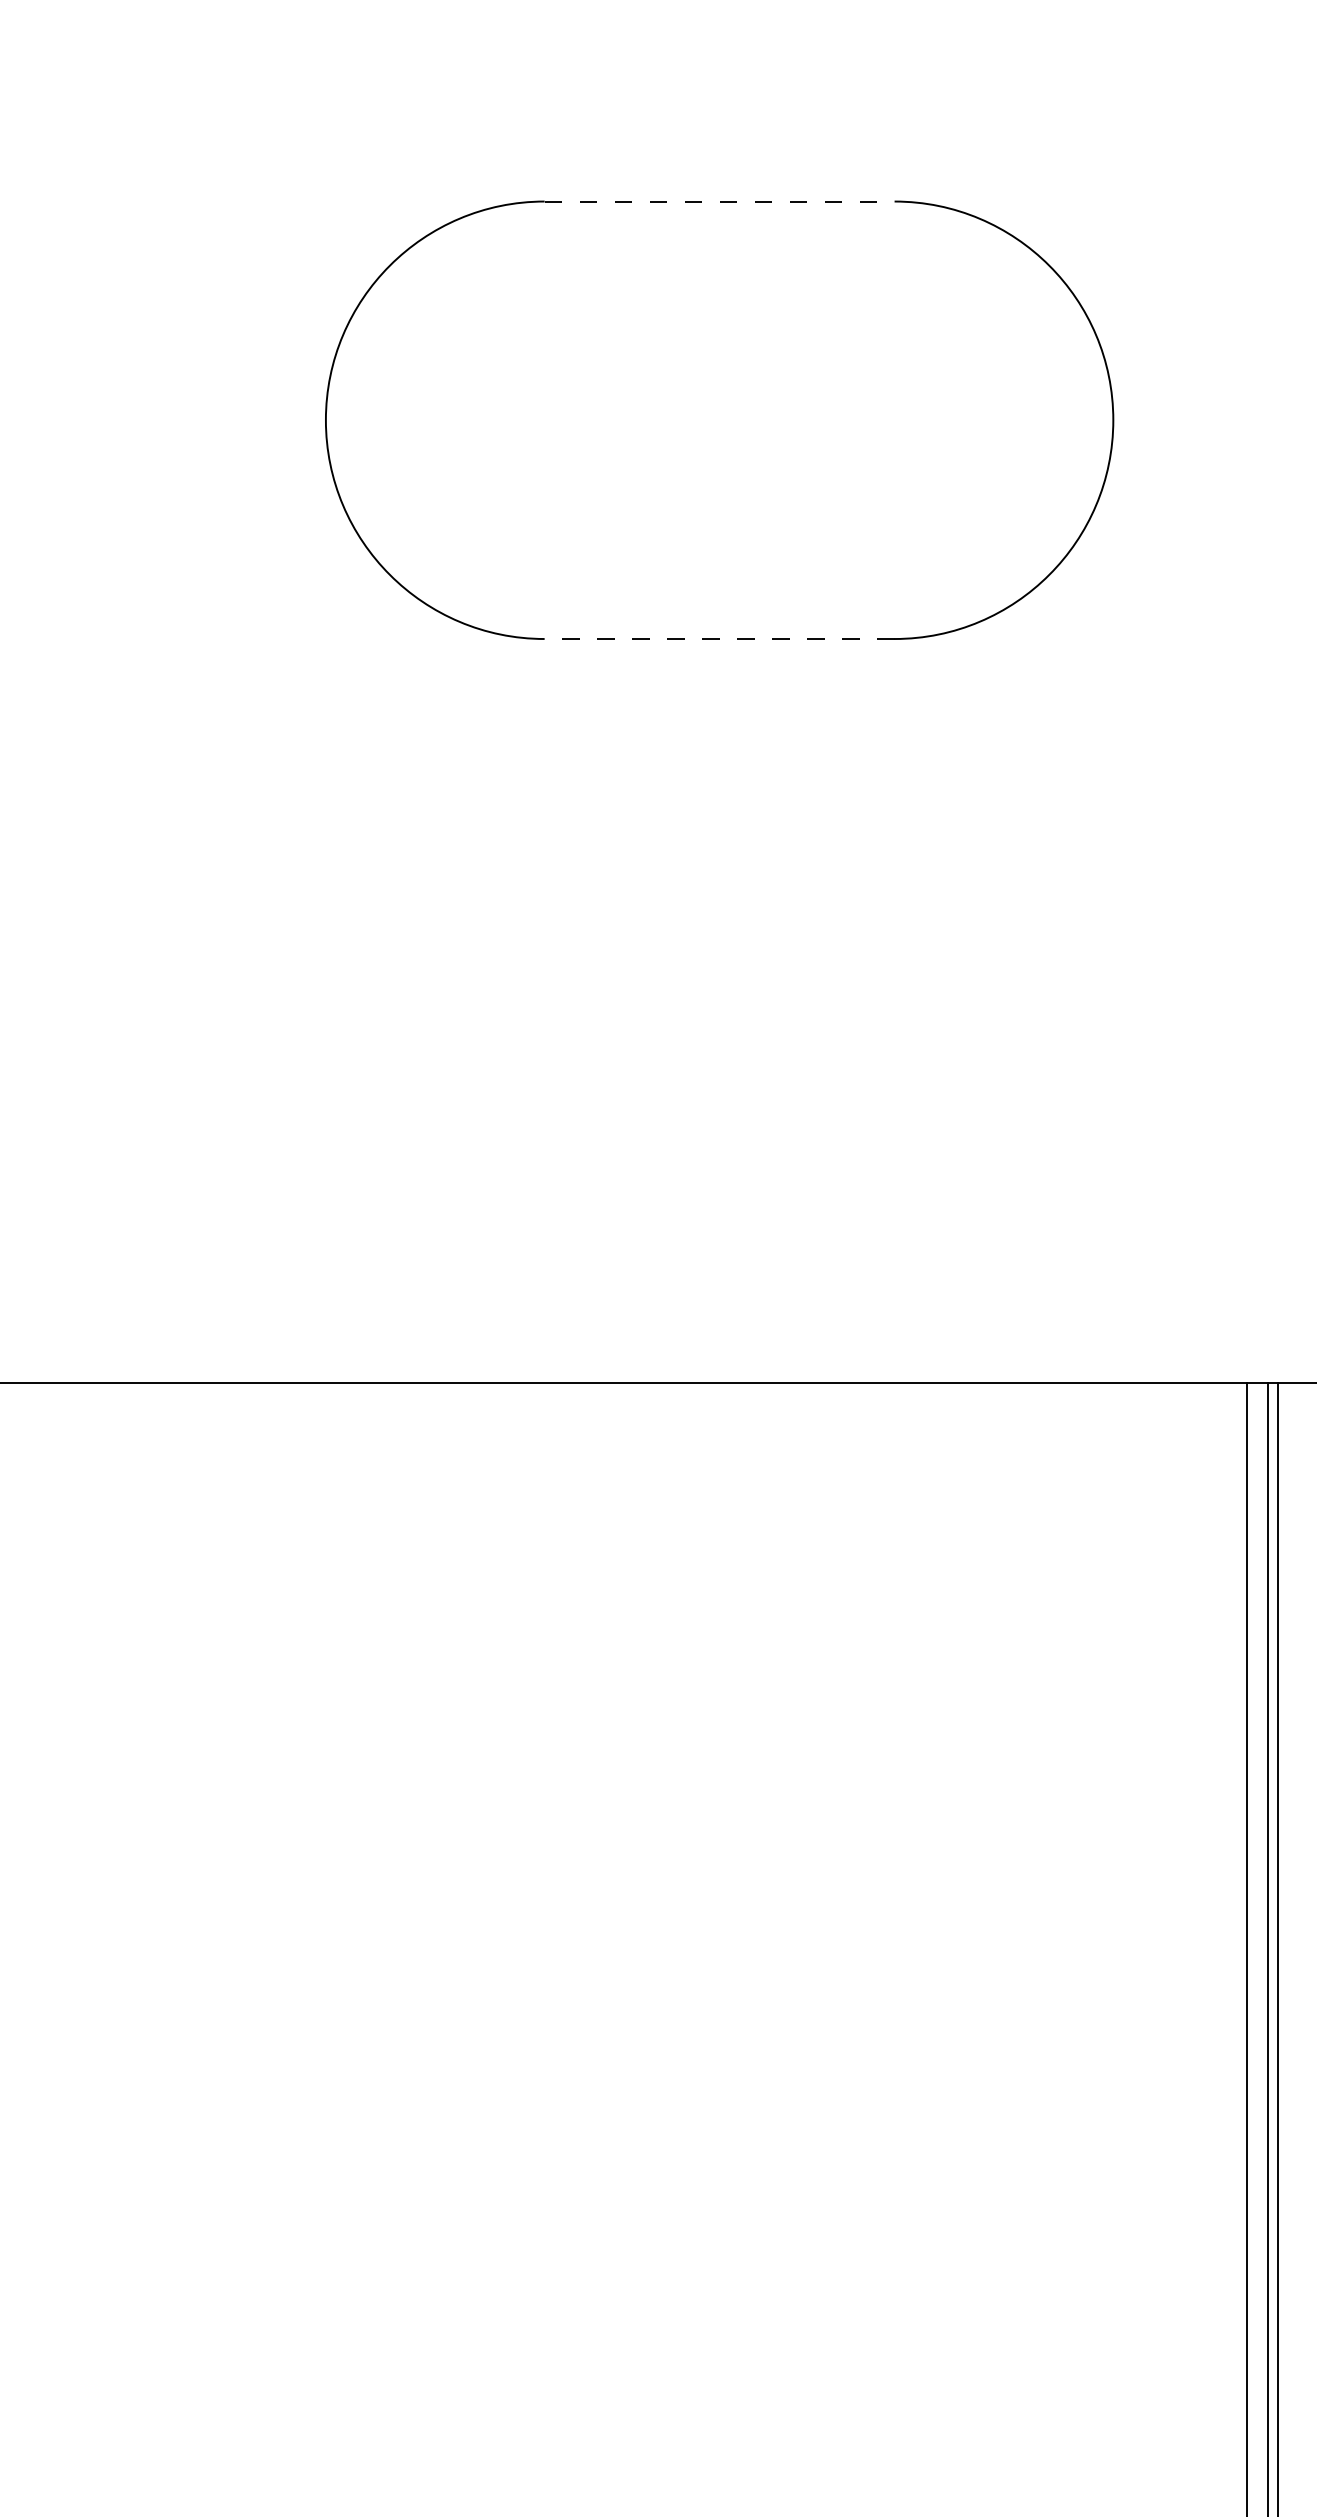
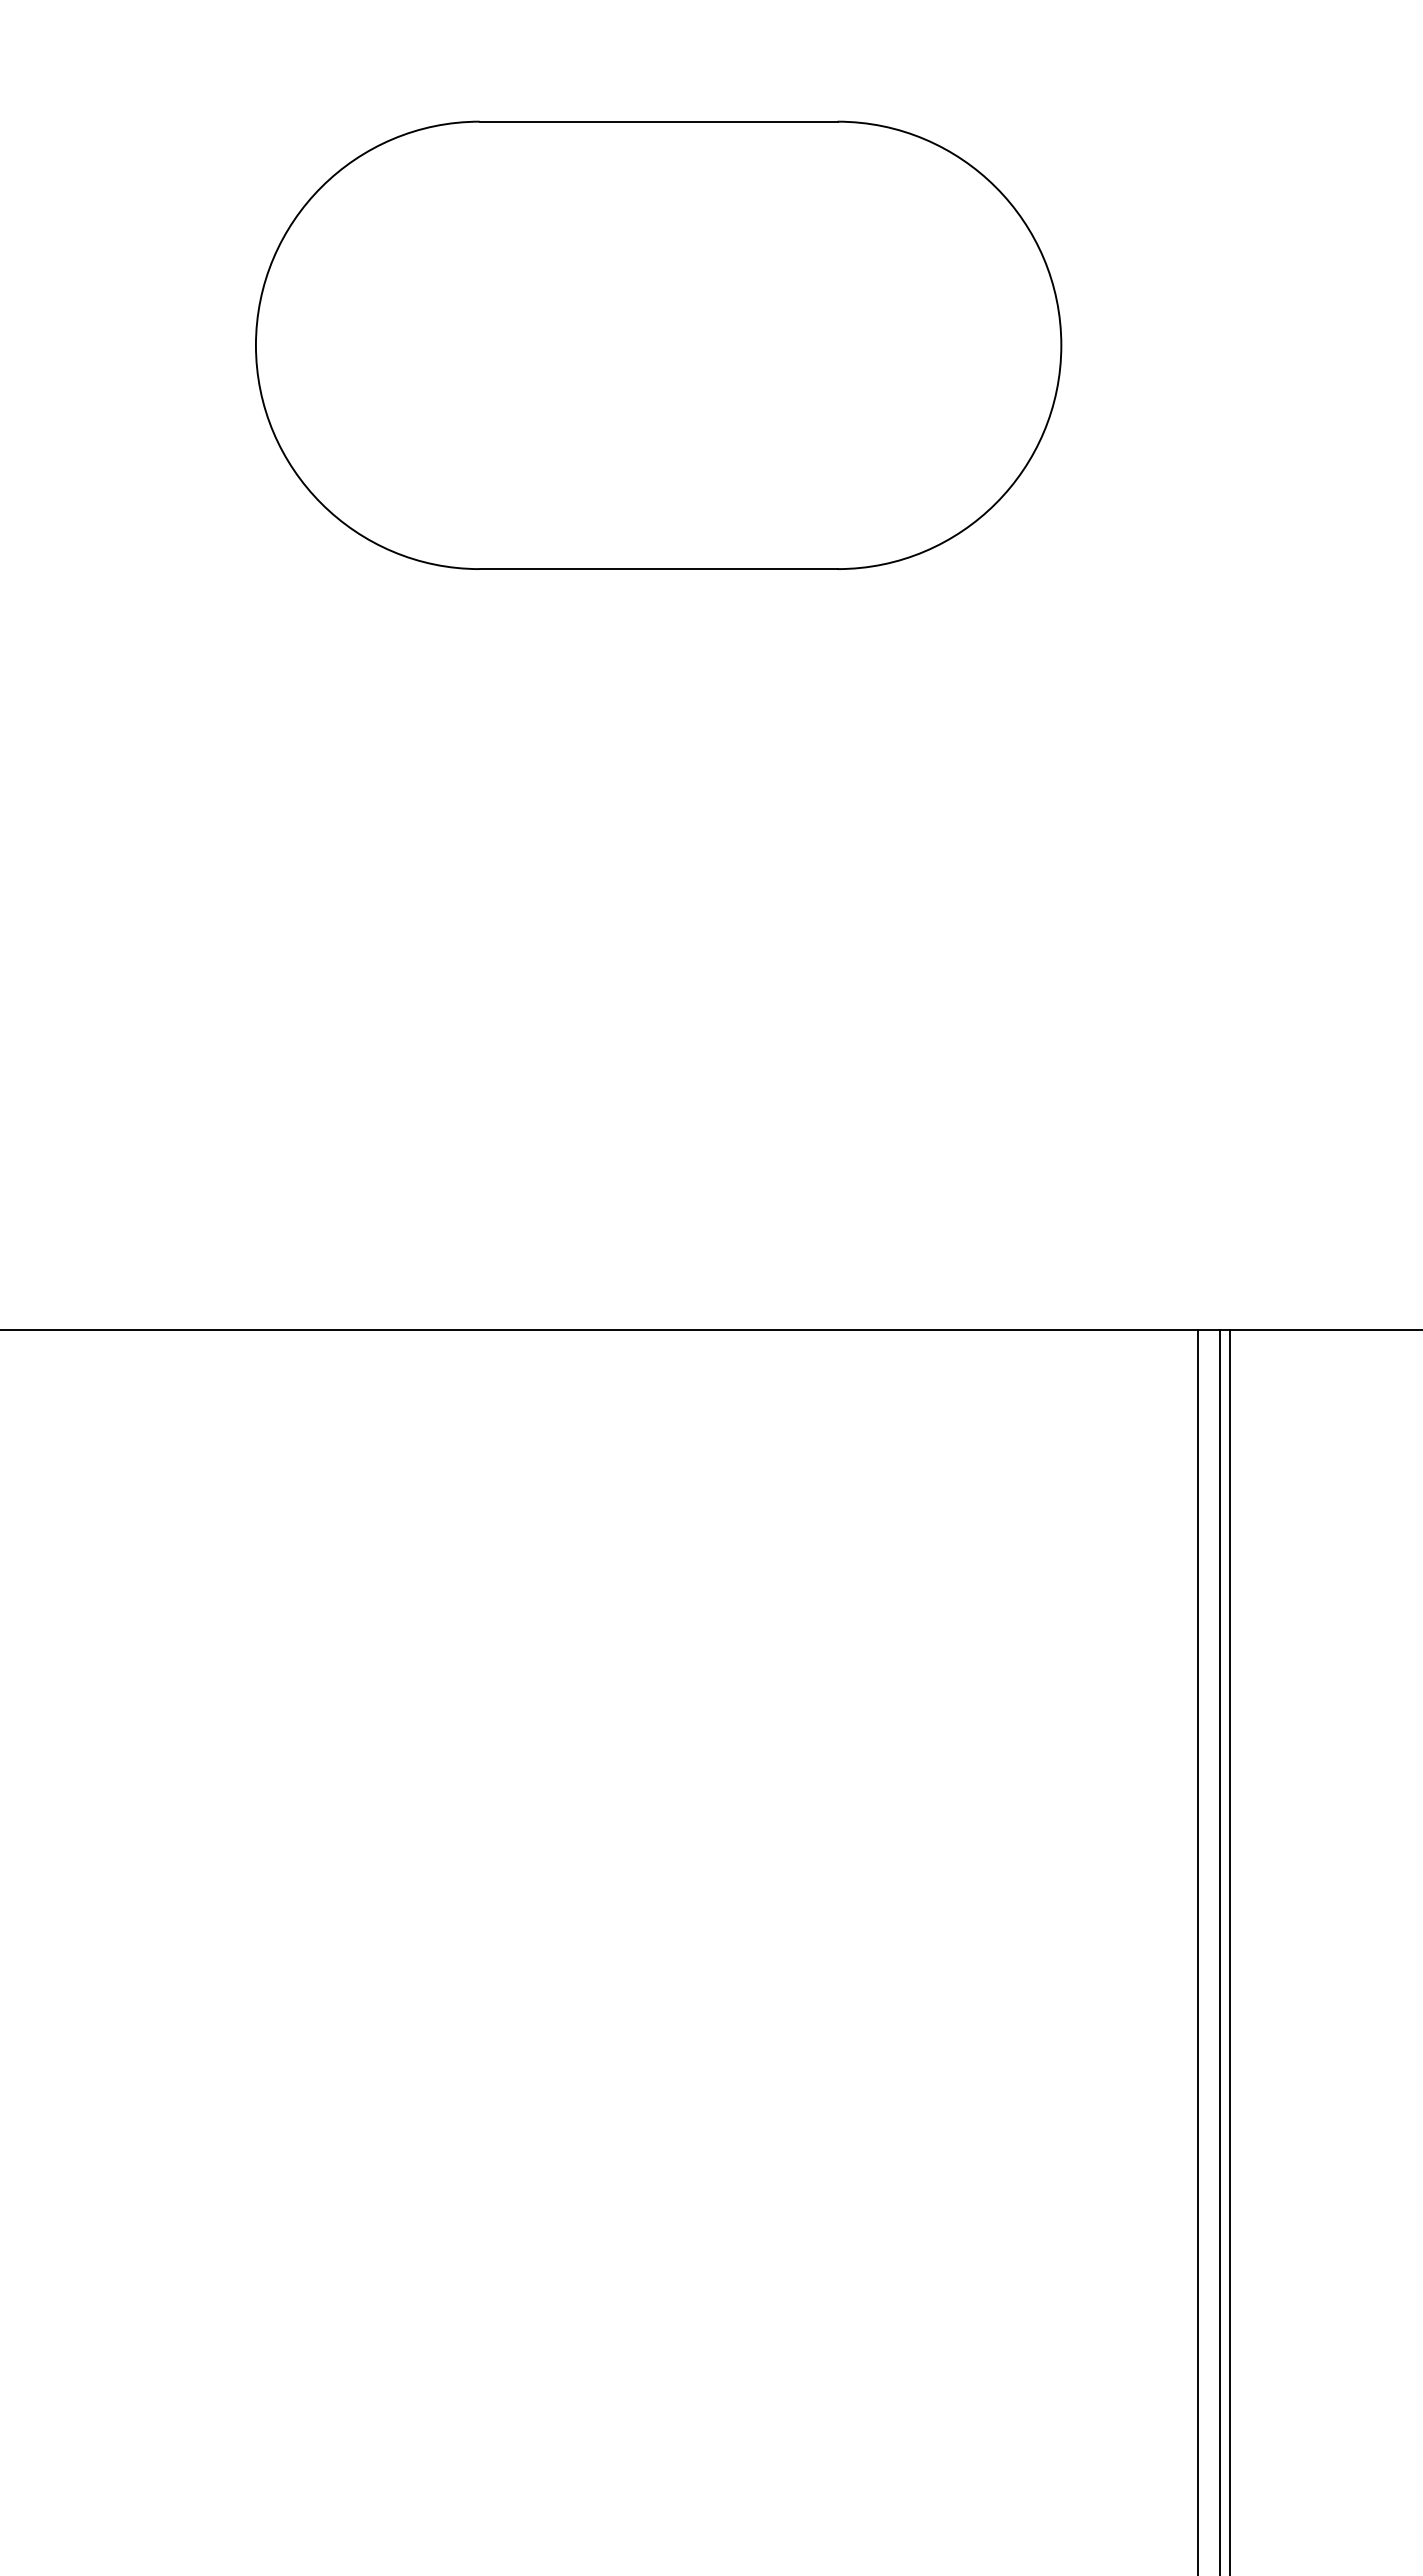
line: (719, 201) -> (658, 121), dashed -> solid
line: (719, 639) -> (658, 569), dashed -> solid

